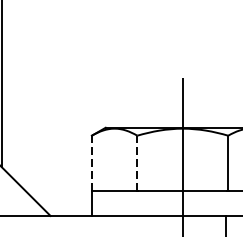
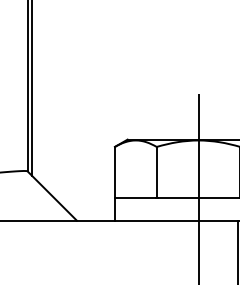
line: (91, 162) -> (114, 171), dashed -> solid
line: (137, 162) -> (156, 171), dashed -> solid

